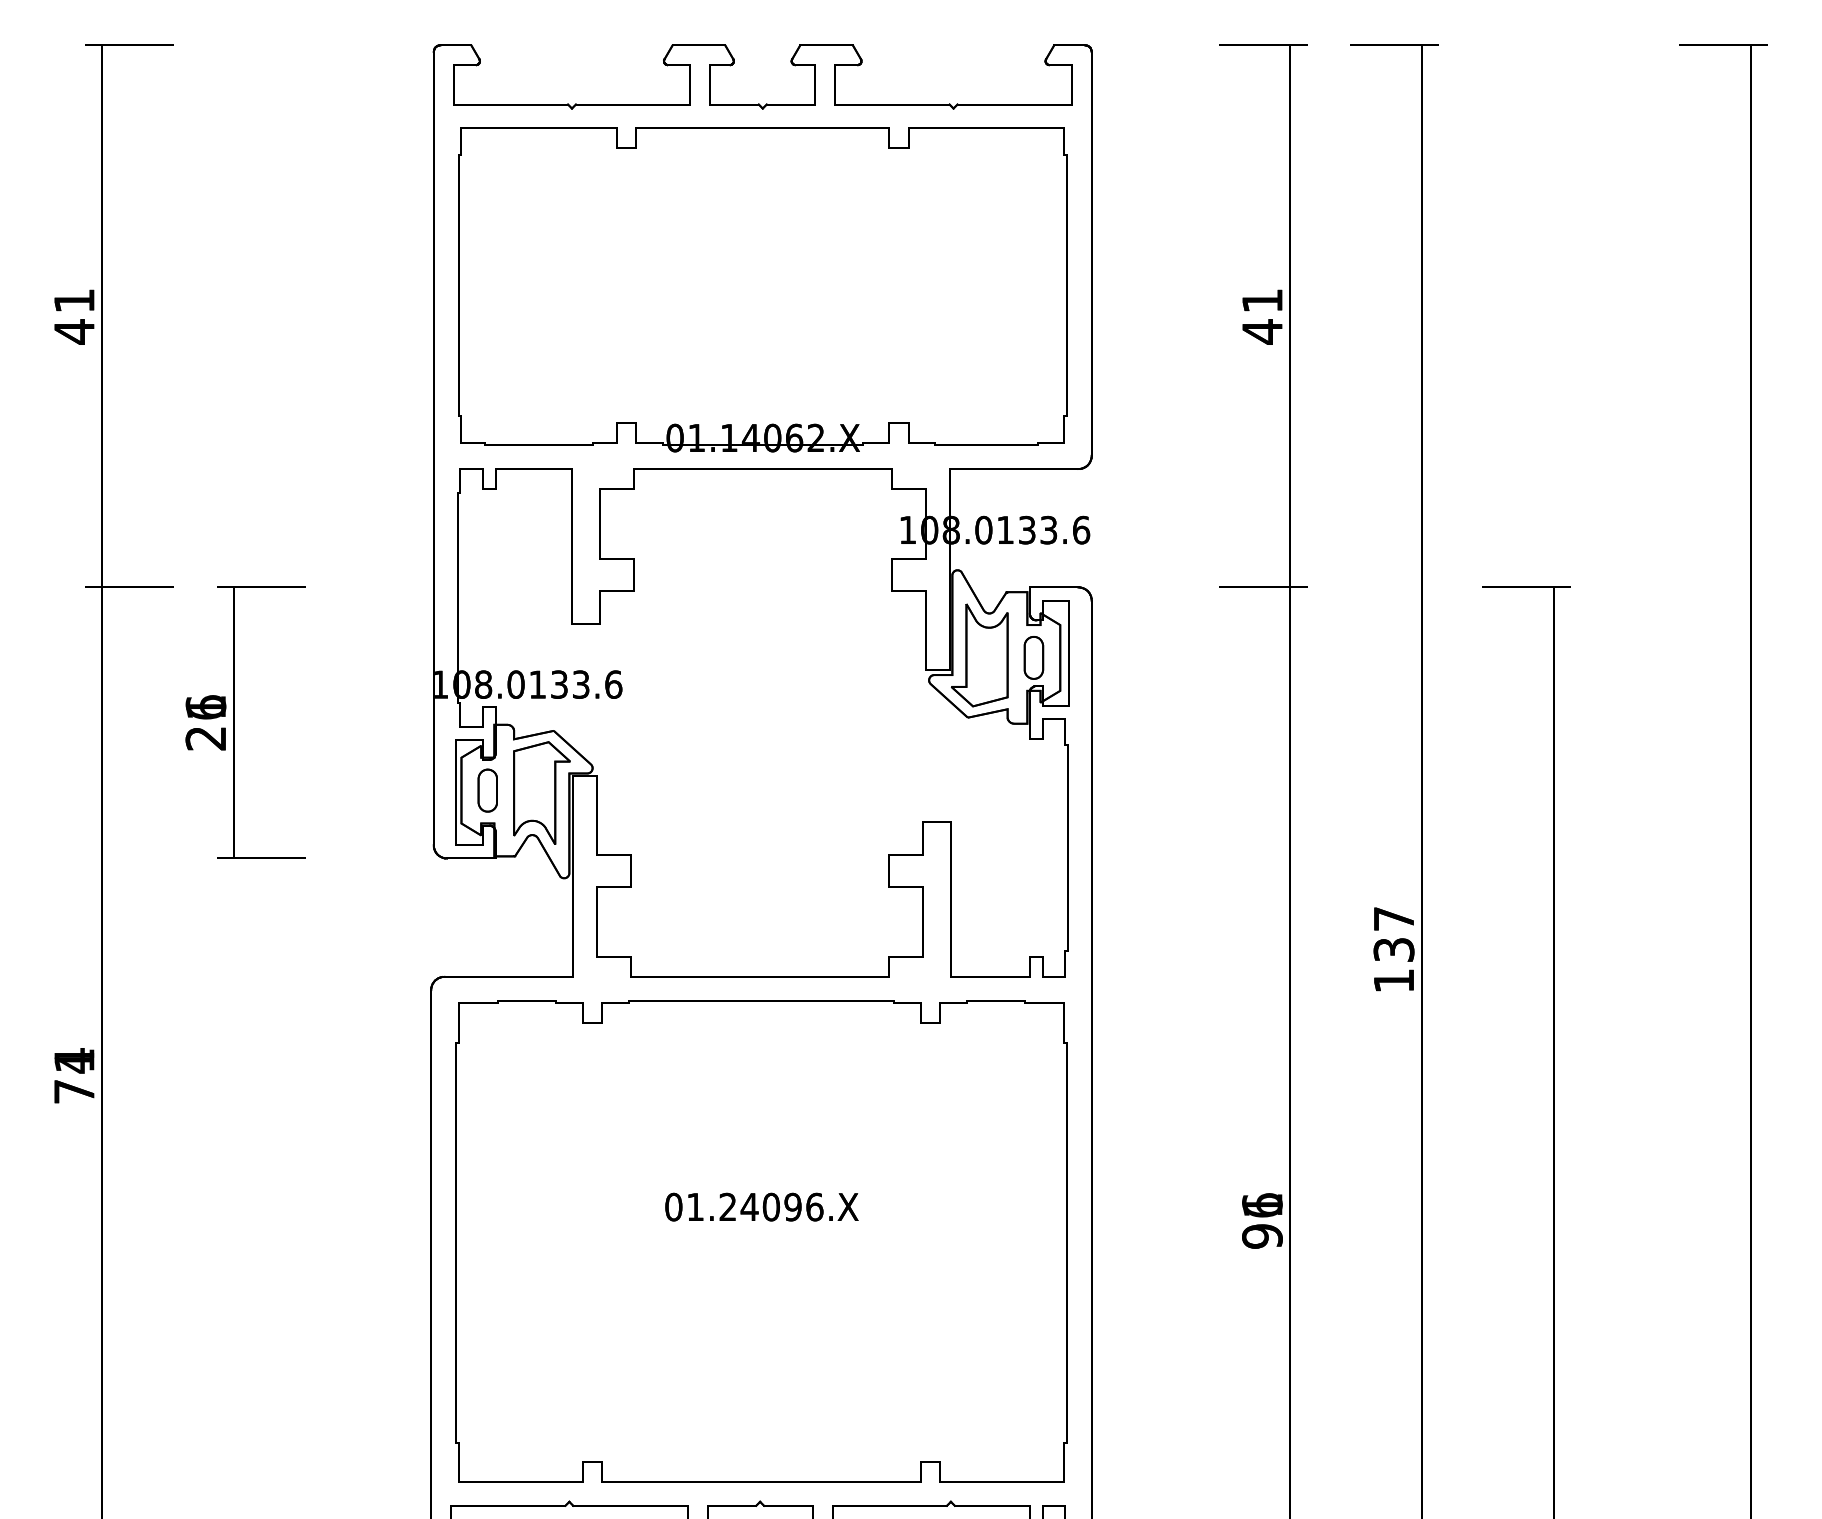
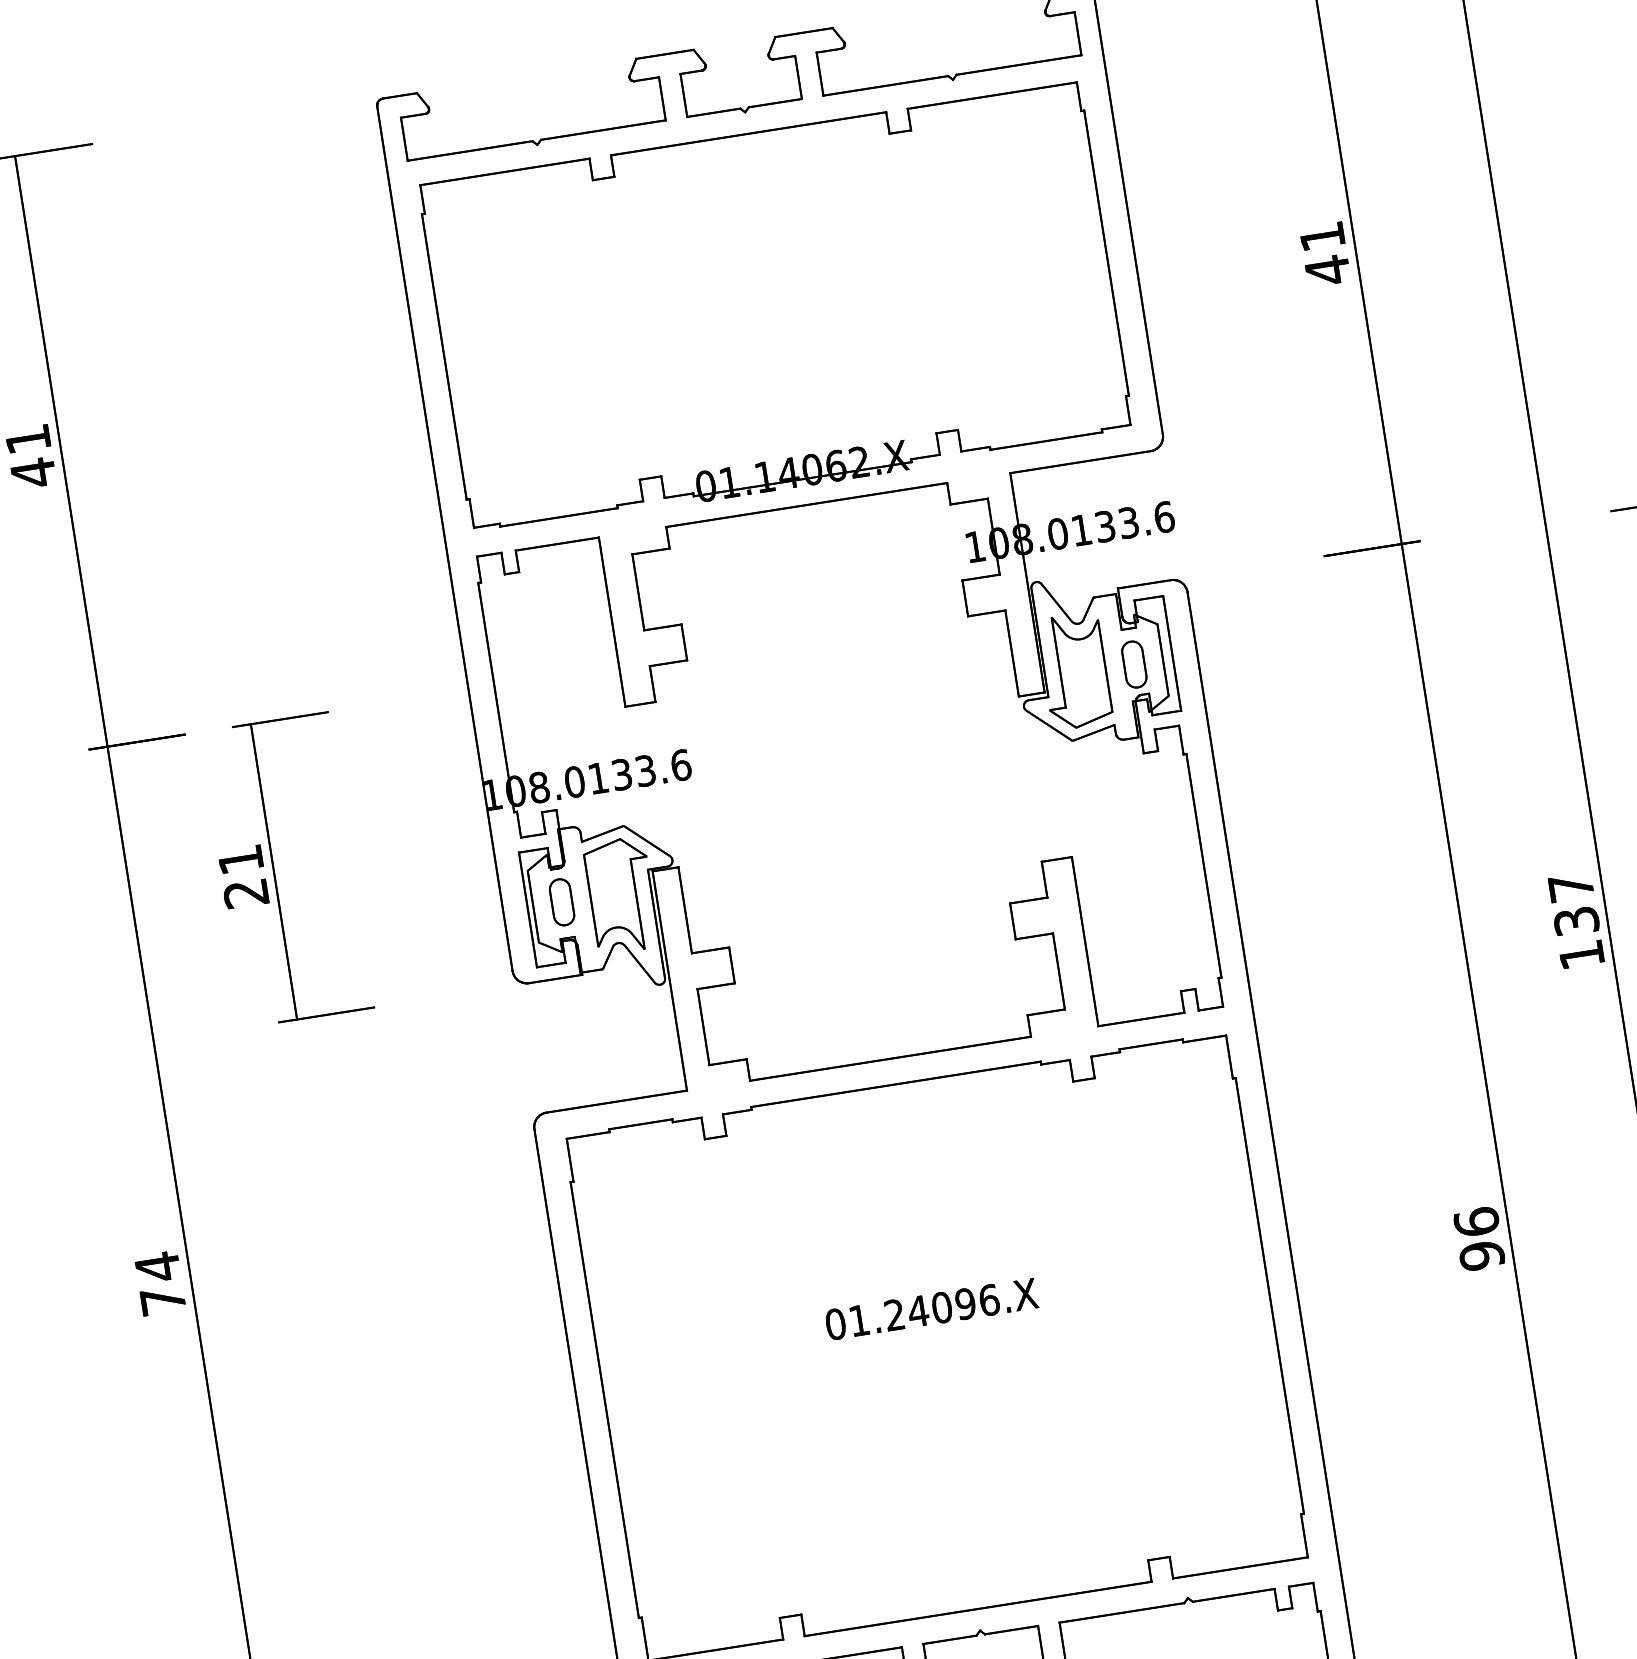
text: (205, 707) -> (240, 859), 26 -> 21
text: (74, 1060) -> (157, 1266), 71 -> 74
text: (1262, 1205) -> (1476, 1222), 91 -> 96

